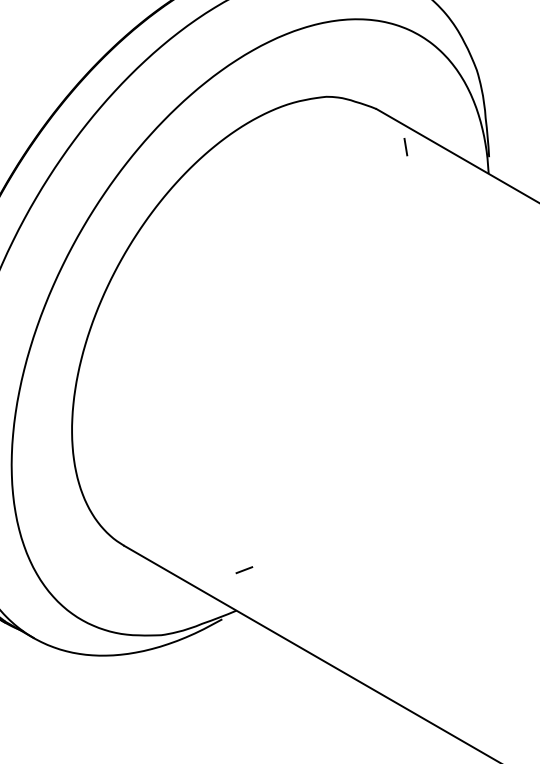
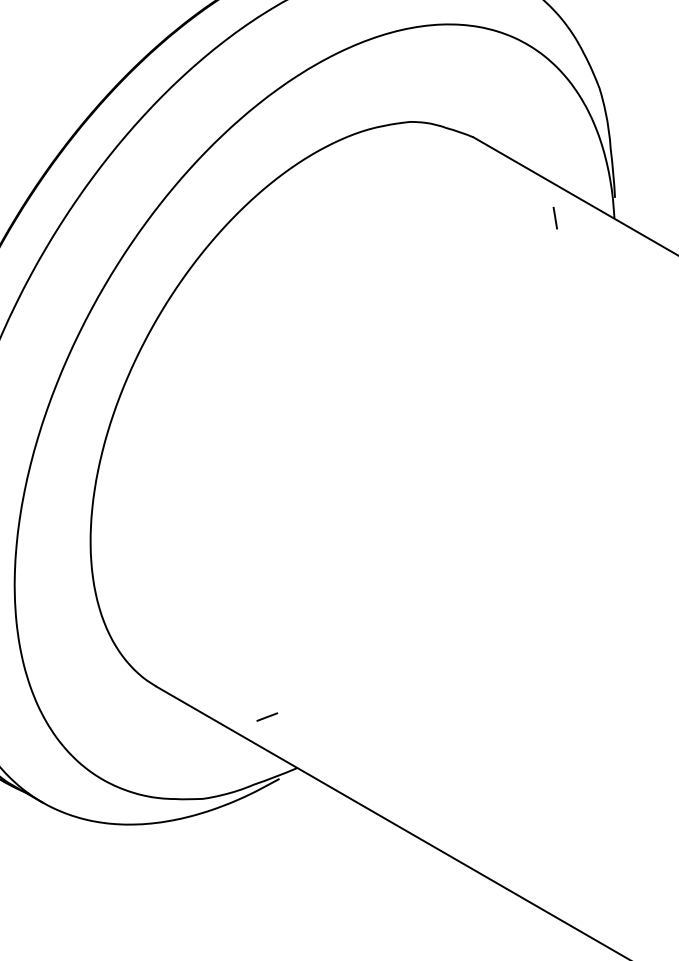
line: (405, 147) -> (554, 218), moved
line: (244, 569) -> (267, 716), moved

